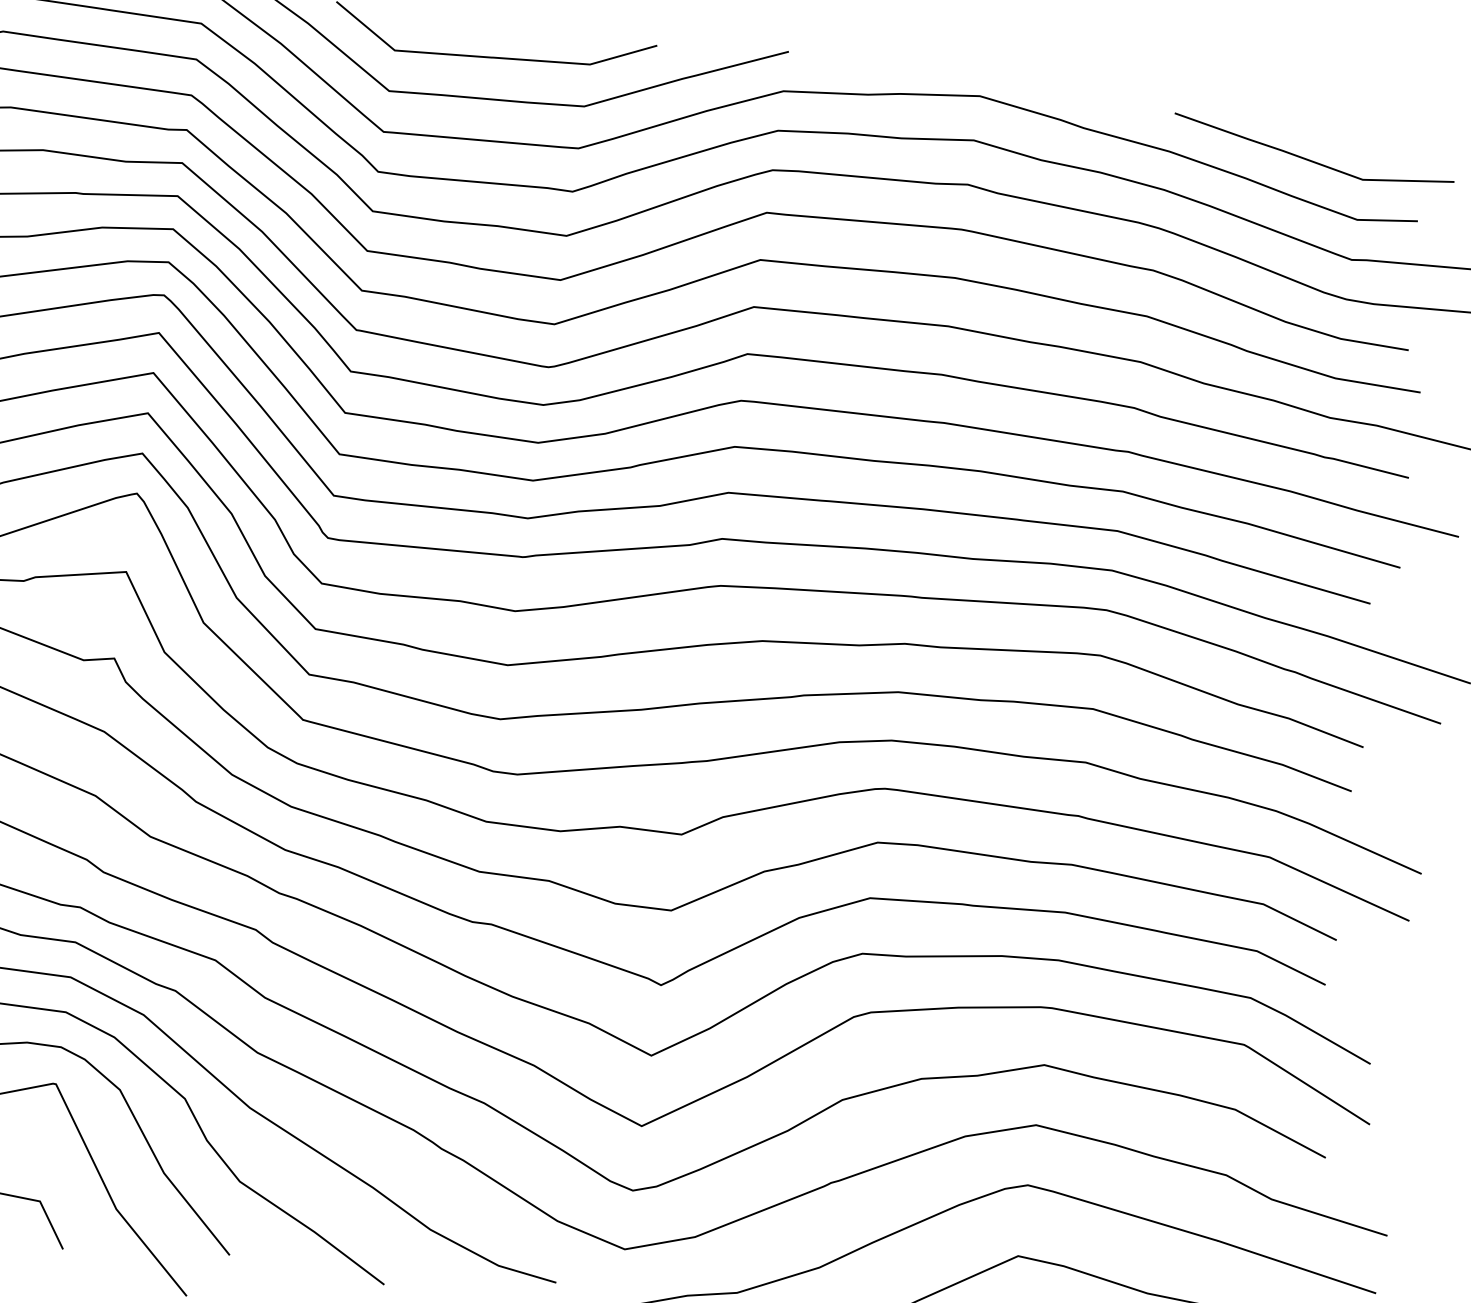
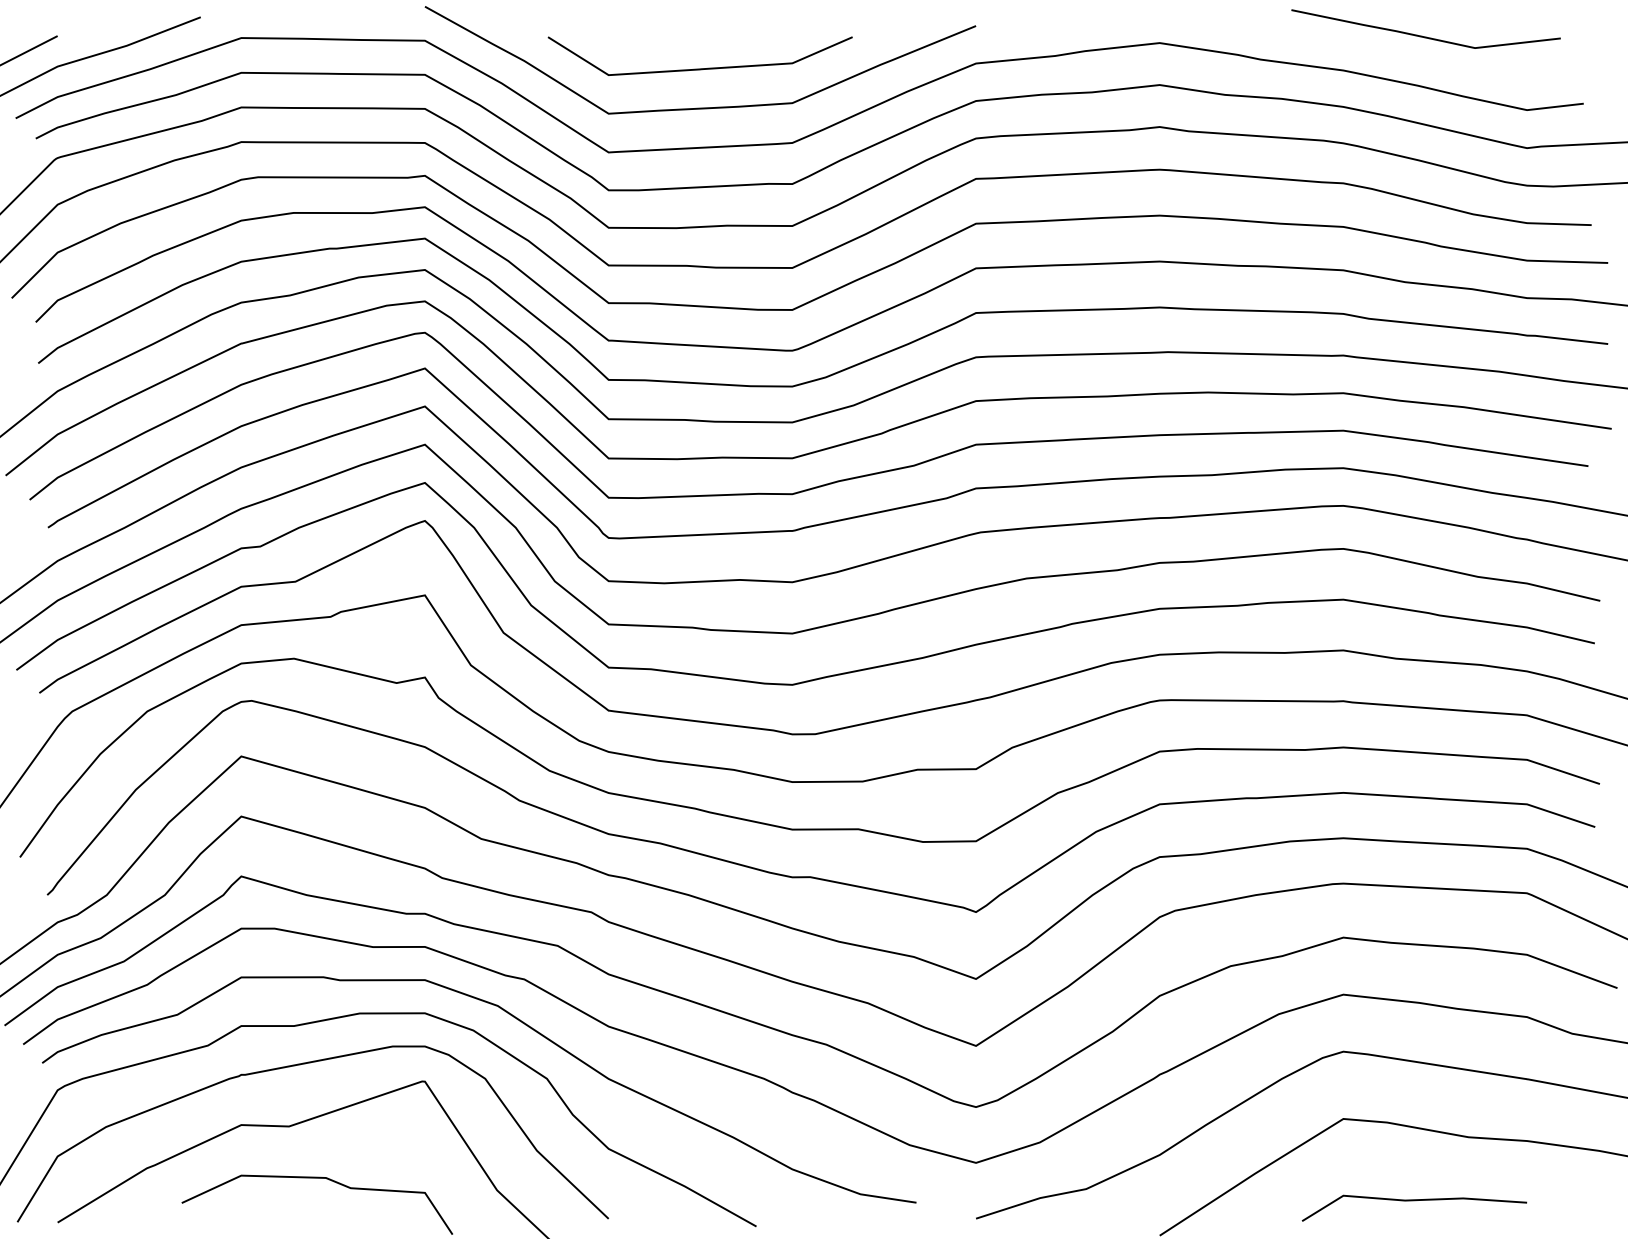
line: (1309, 158) -> (1422, 35), moved

